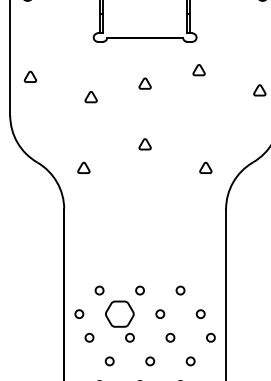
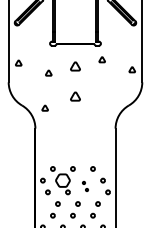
part: (145, 83) -> (75, 66), size x1.6
part: (145, 144) -> (75, 96), size x1.6
part: (205, 166) -> (105, 107), removed
part: (165, 325) -> (85, 186), size x0.6

